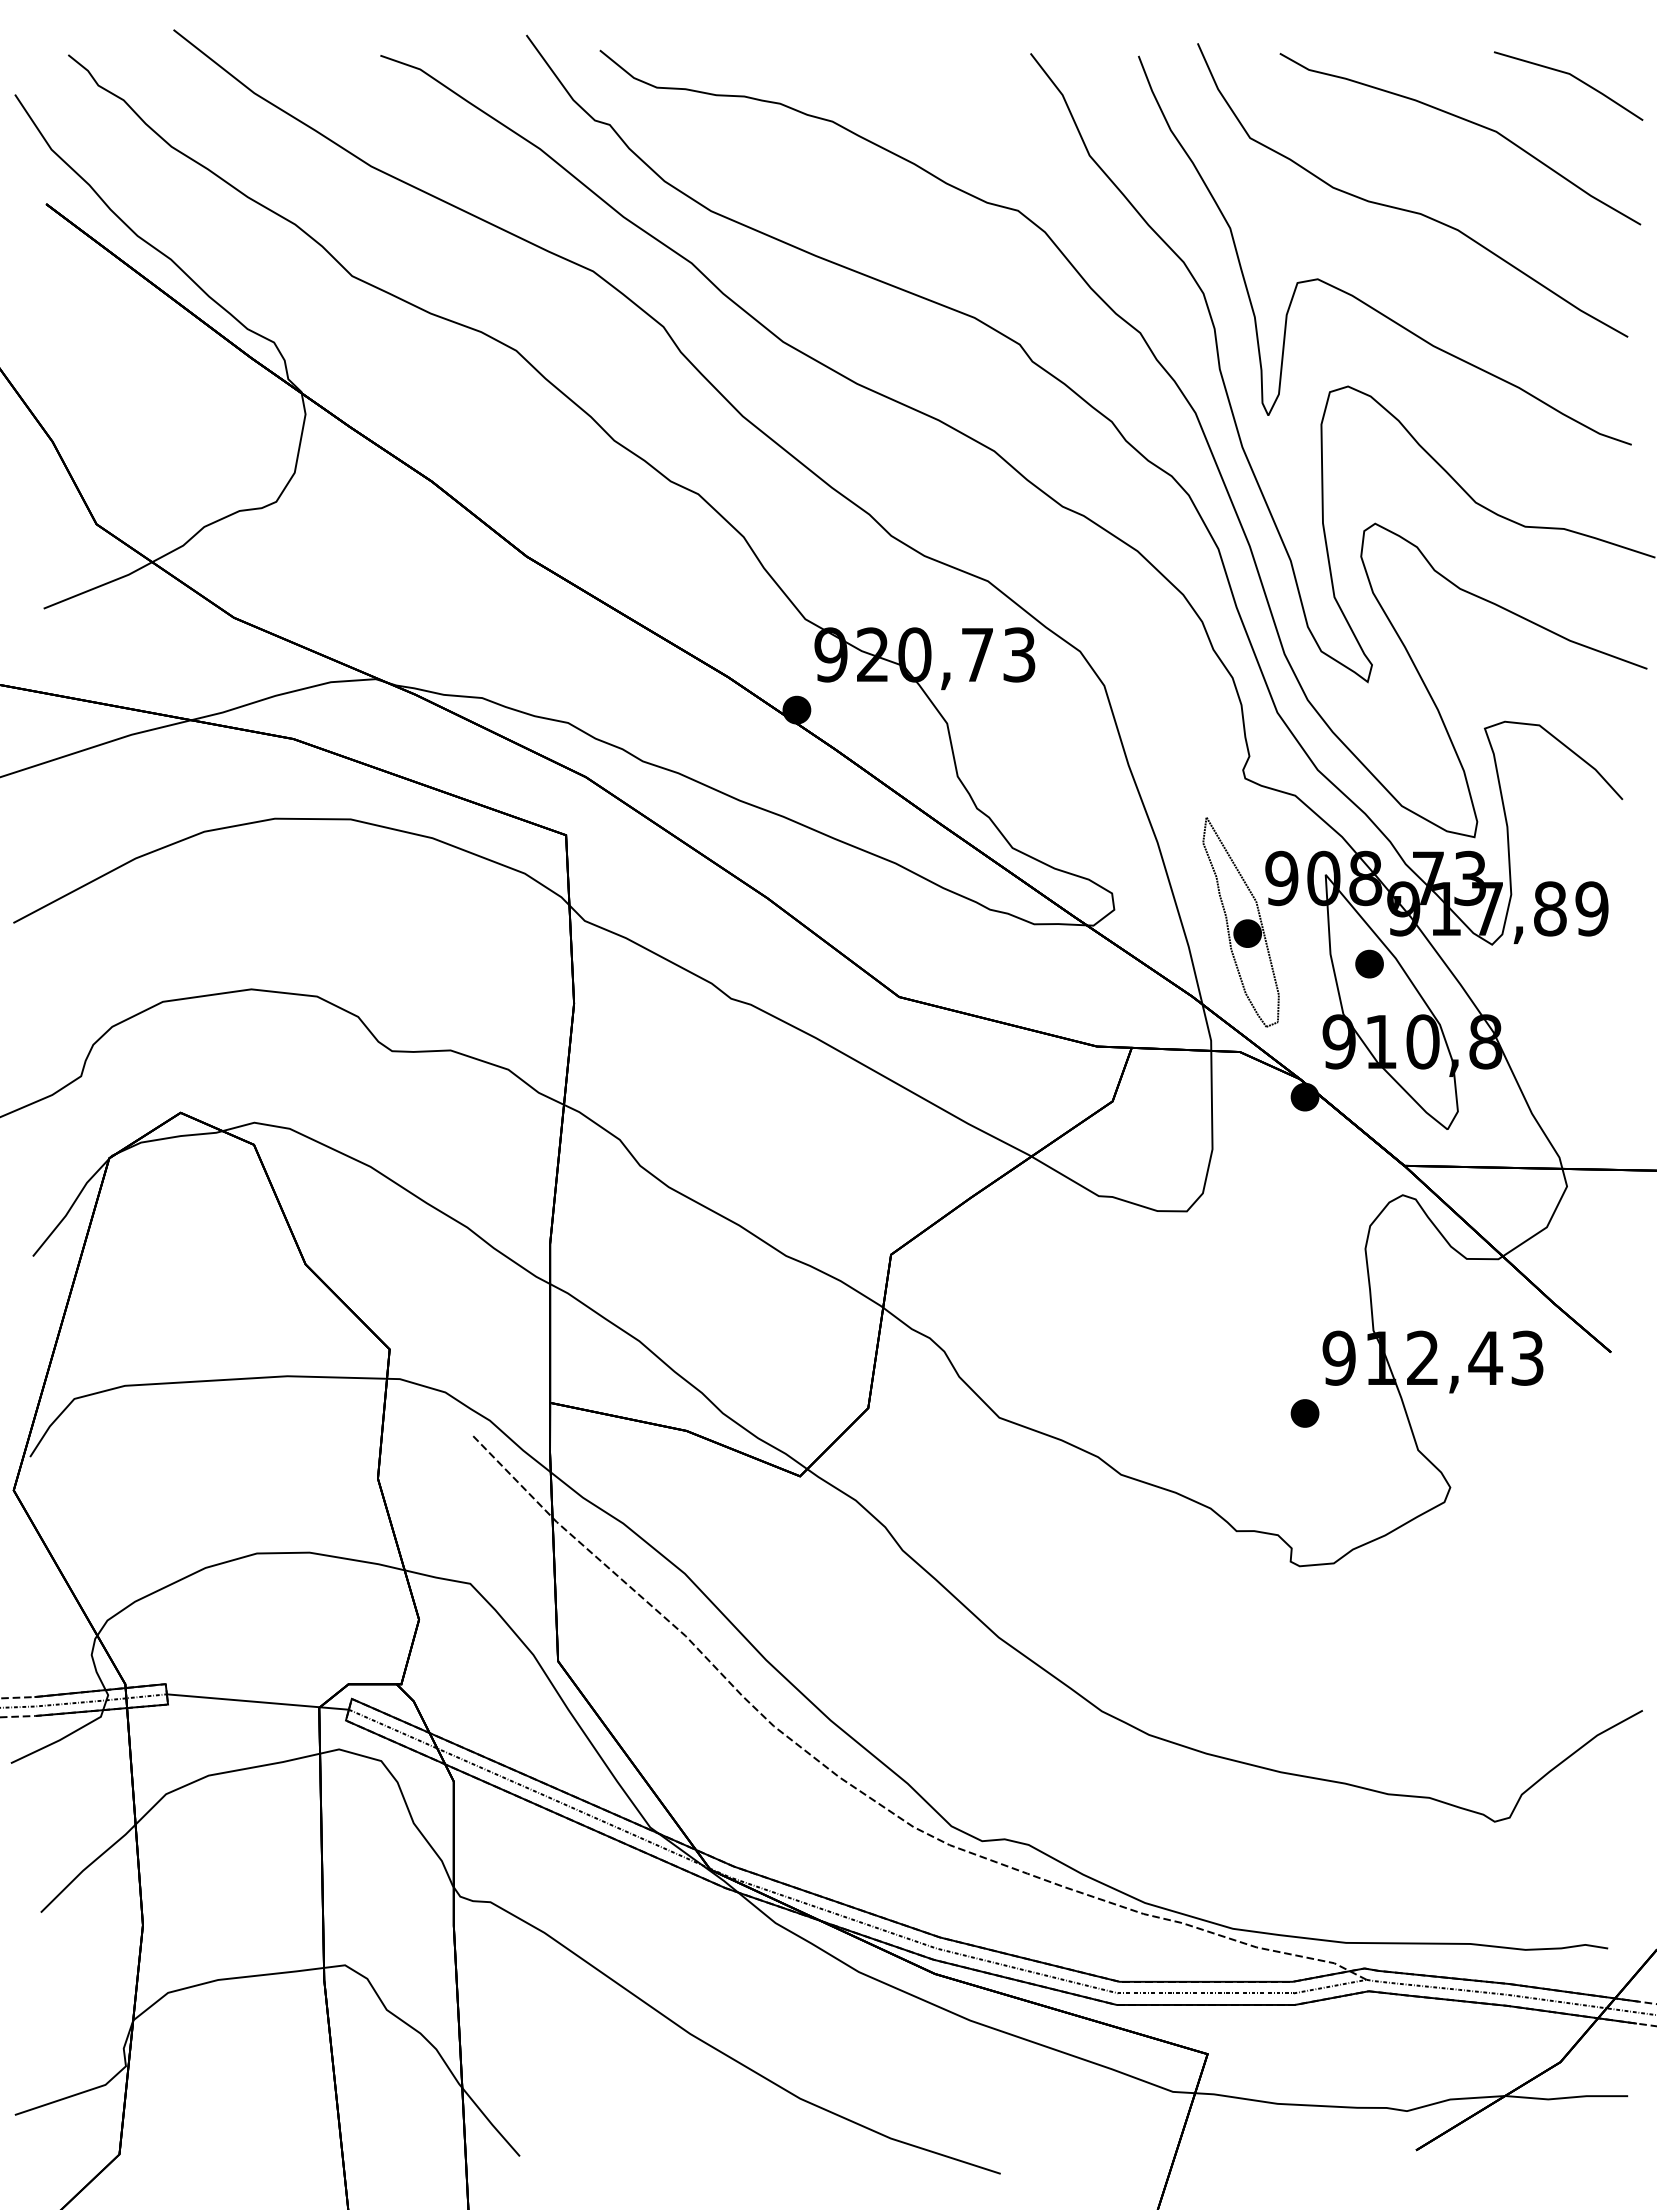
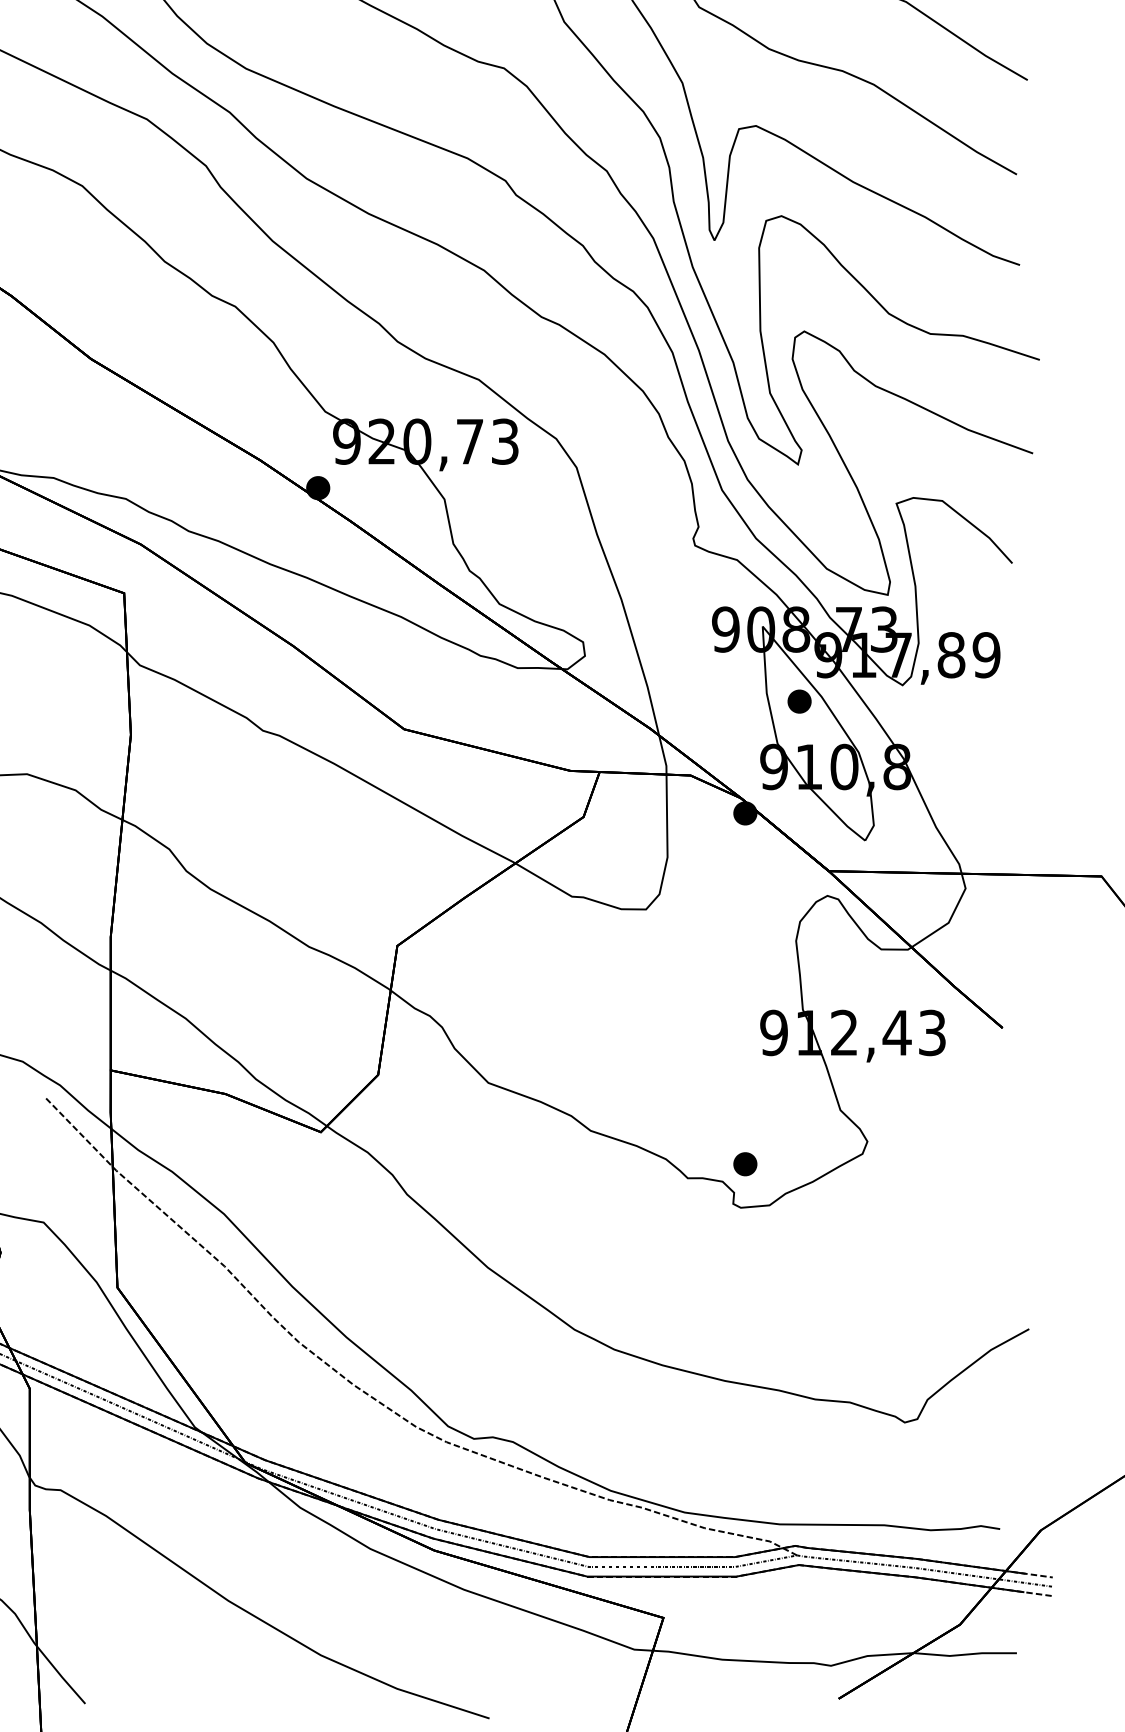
part: (1240, 922) -> (691, 666), removed
part: (1304, 1413) -> (744, 1164), moved

